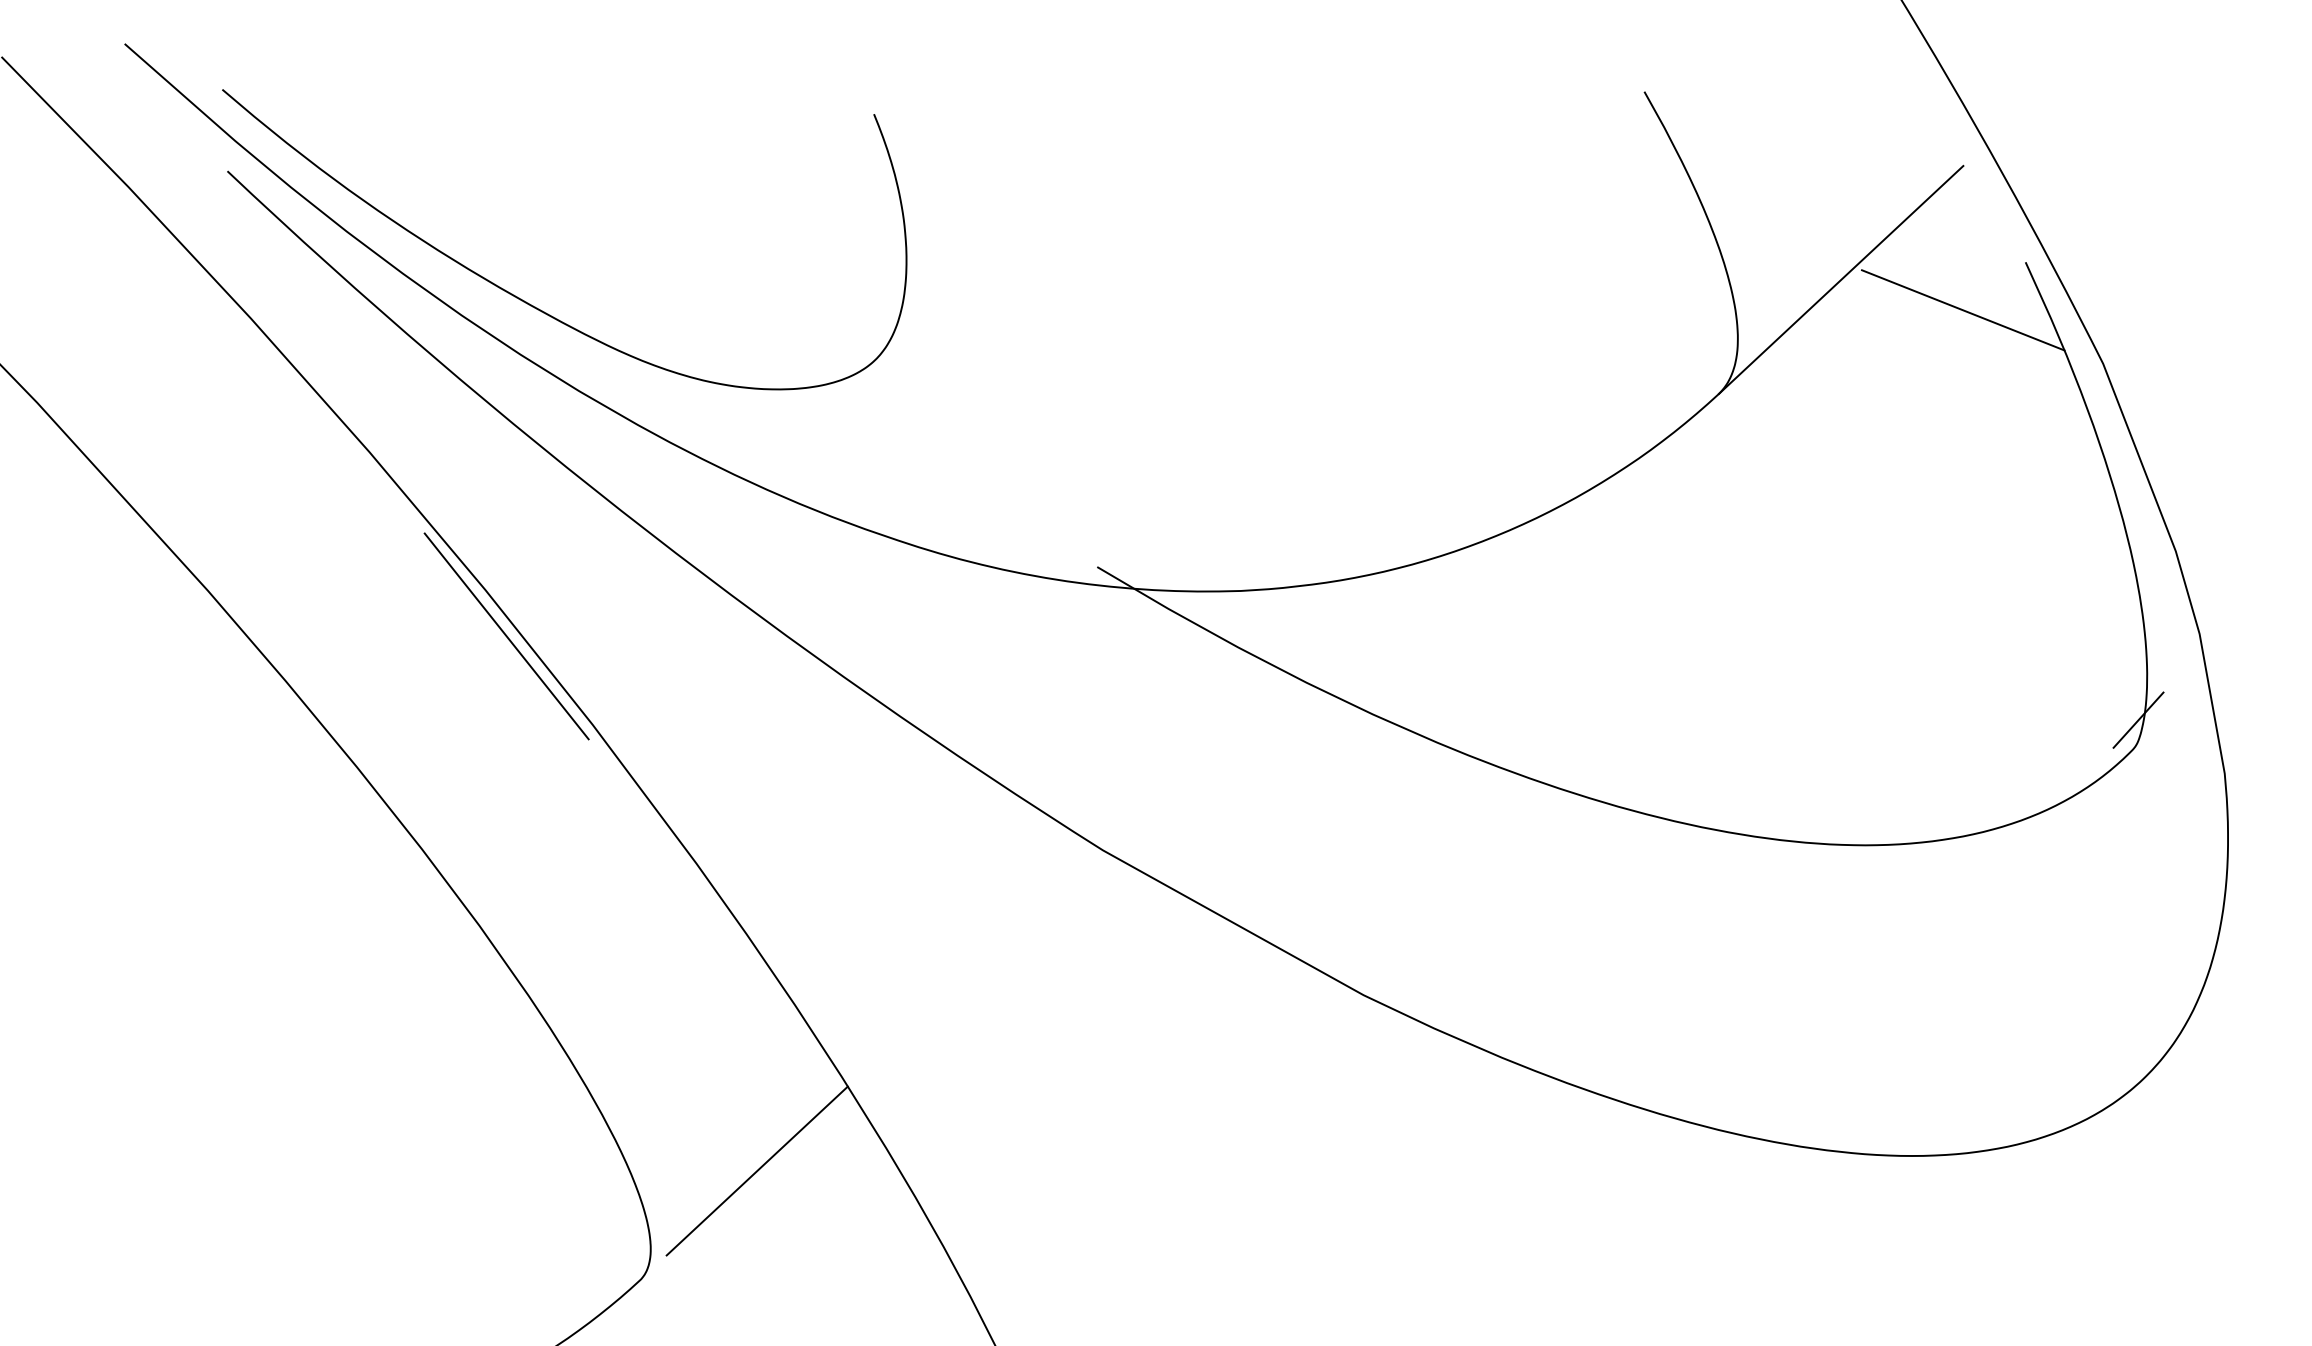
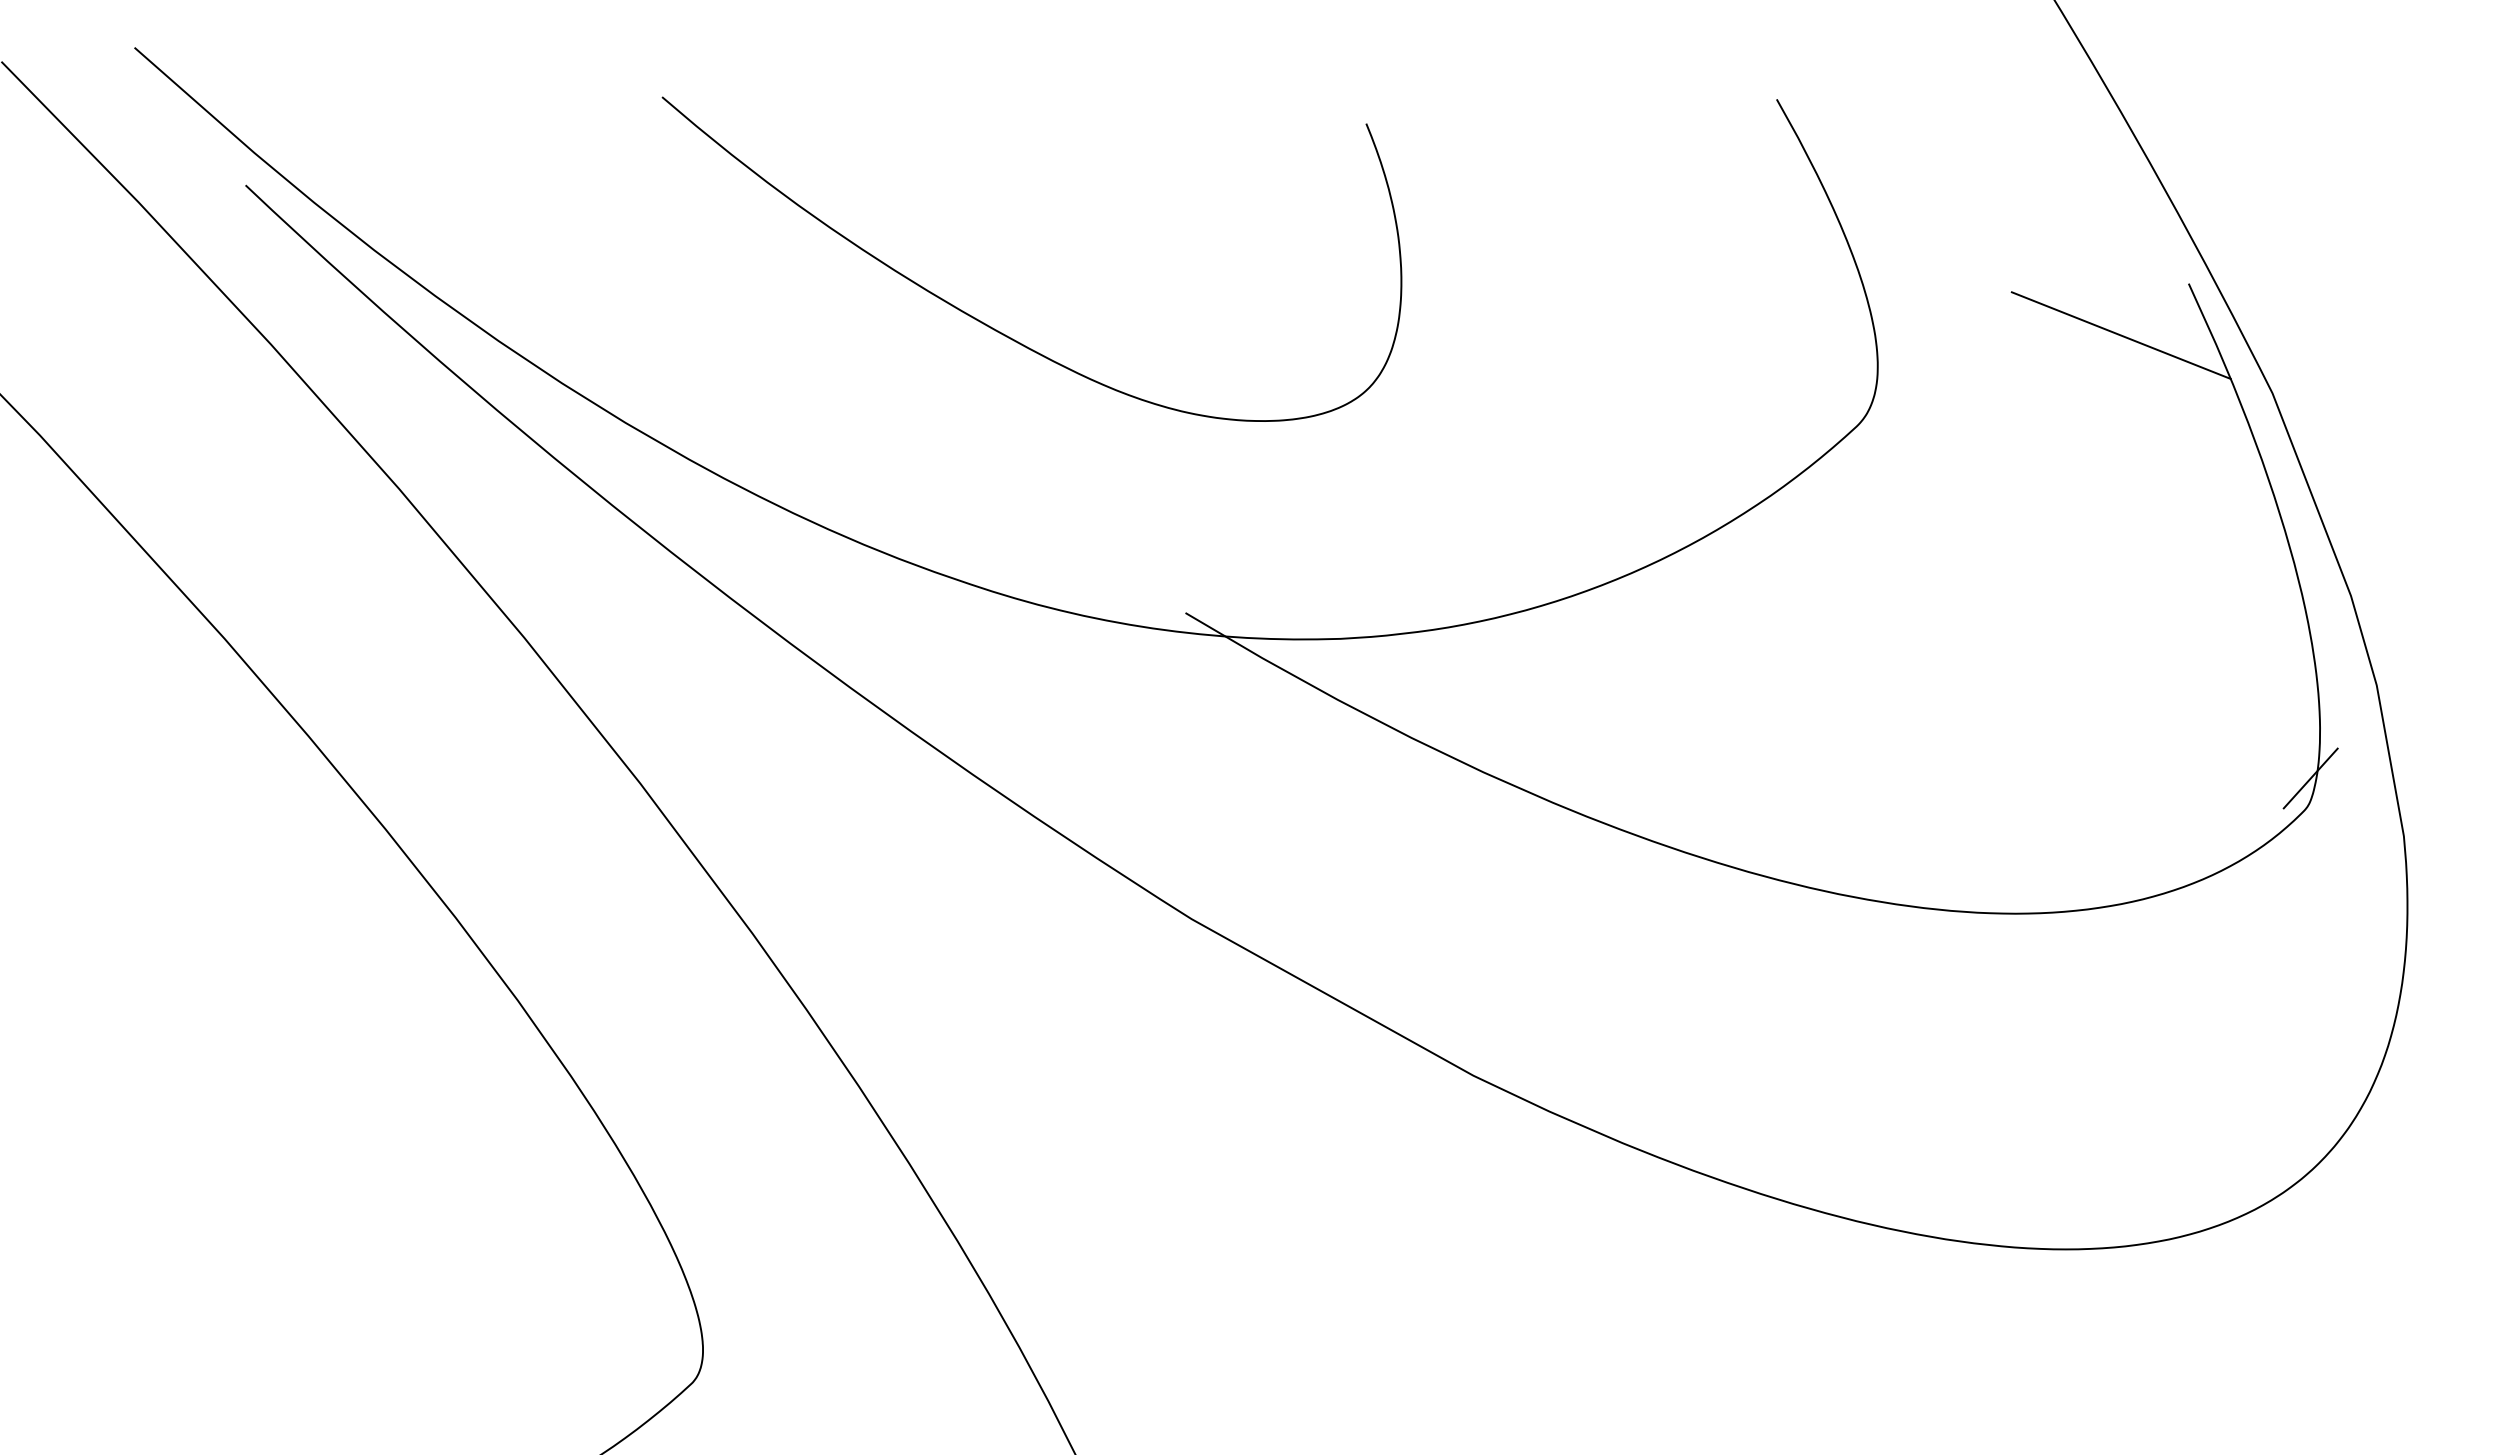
line: (1841, 279) -> (1989, 302), removed
curve: (527, 301) -> (991, 326), moved
line: (505, 635) -> (546, 687), removed
line: (756, 1170) -> (817, 1265), removed

